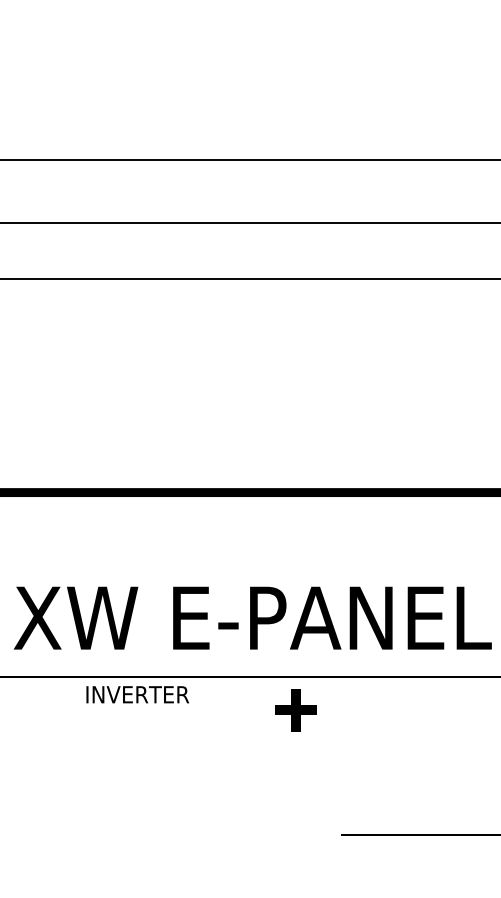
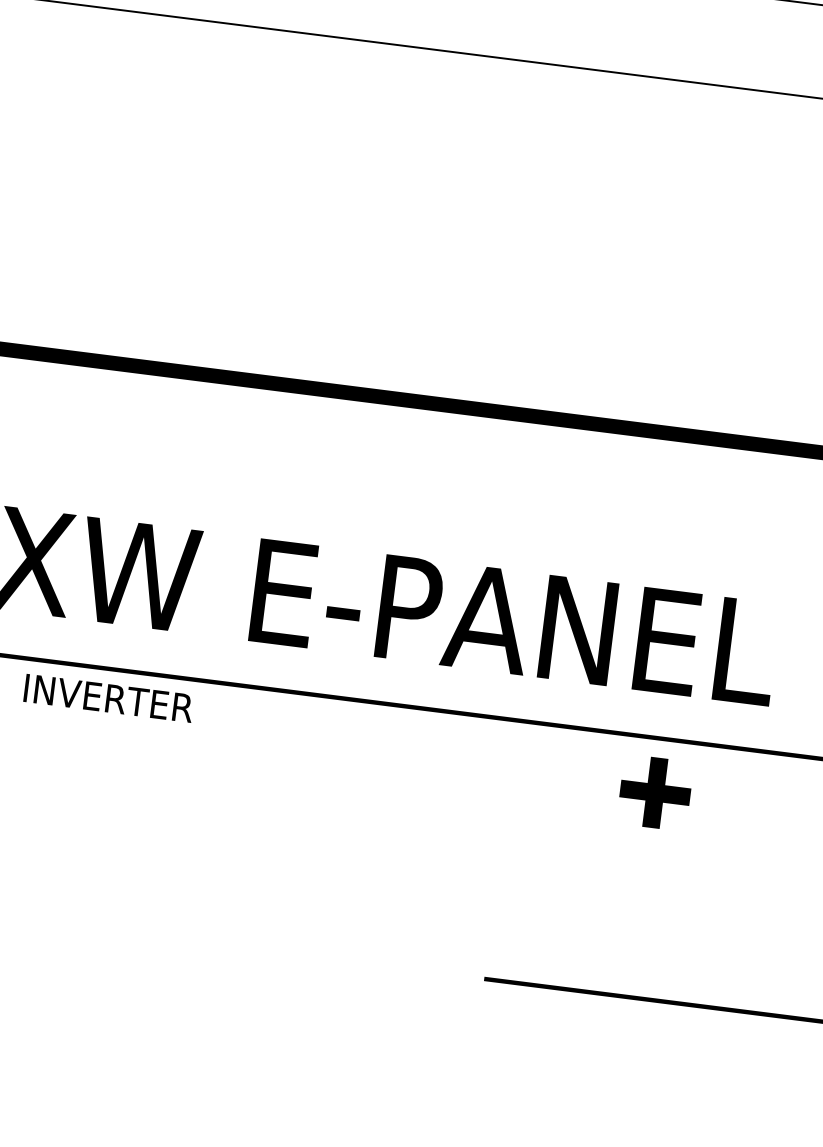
text: (137, 694) -> (108, 697), moved
part: (295, 710) -> (654, 793), moved

